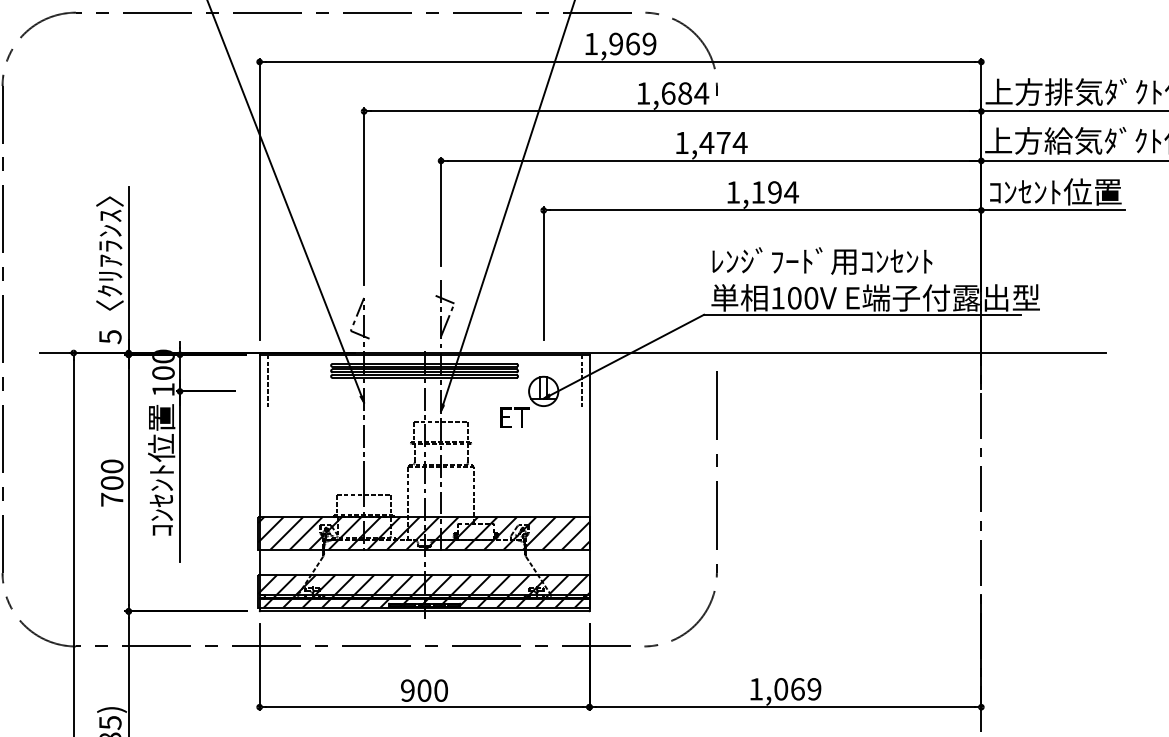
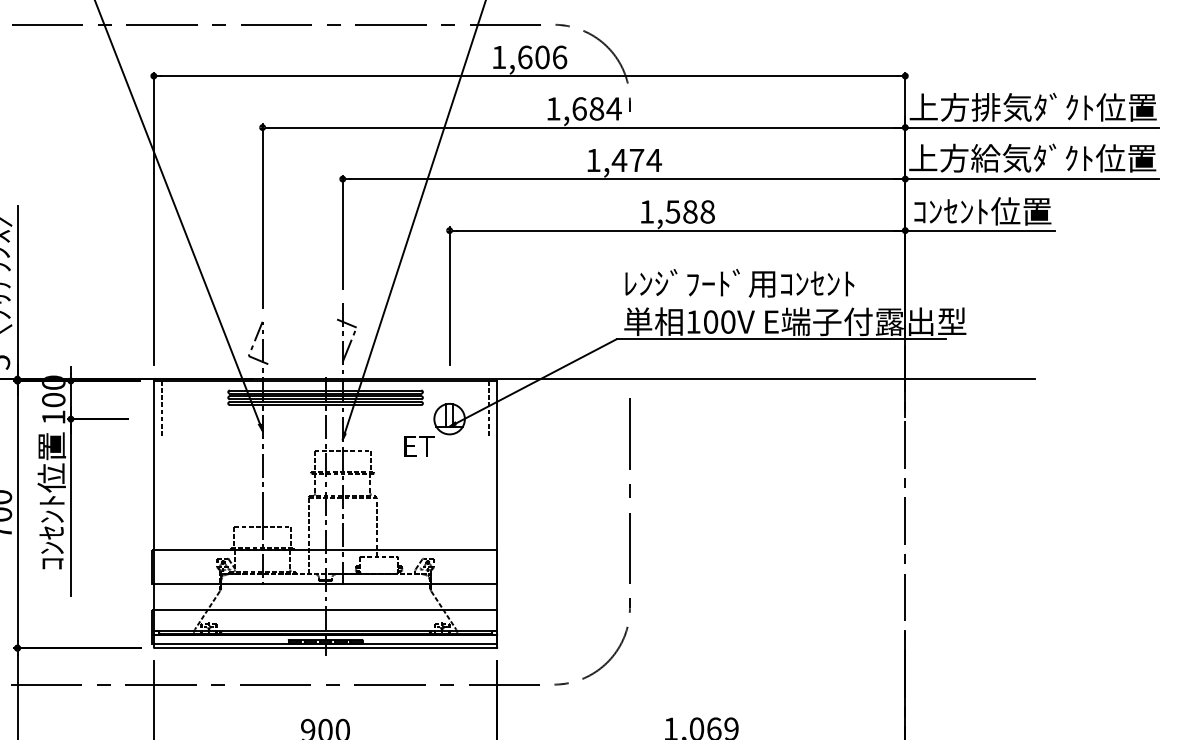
text: (632, 43) -> (542, 56), 1,969 -> 1,606
text: (774, 192) -> (689, 211), 1,194 -> 1,588
hatch: (423, 532) -> (324, 565), removed
hatch: (423, 590) -> (324, 626), removed

